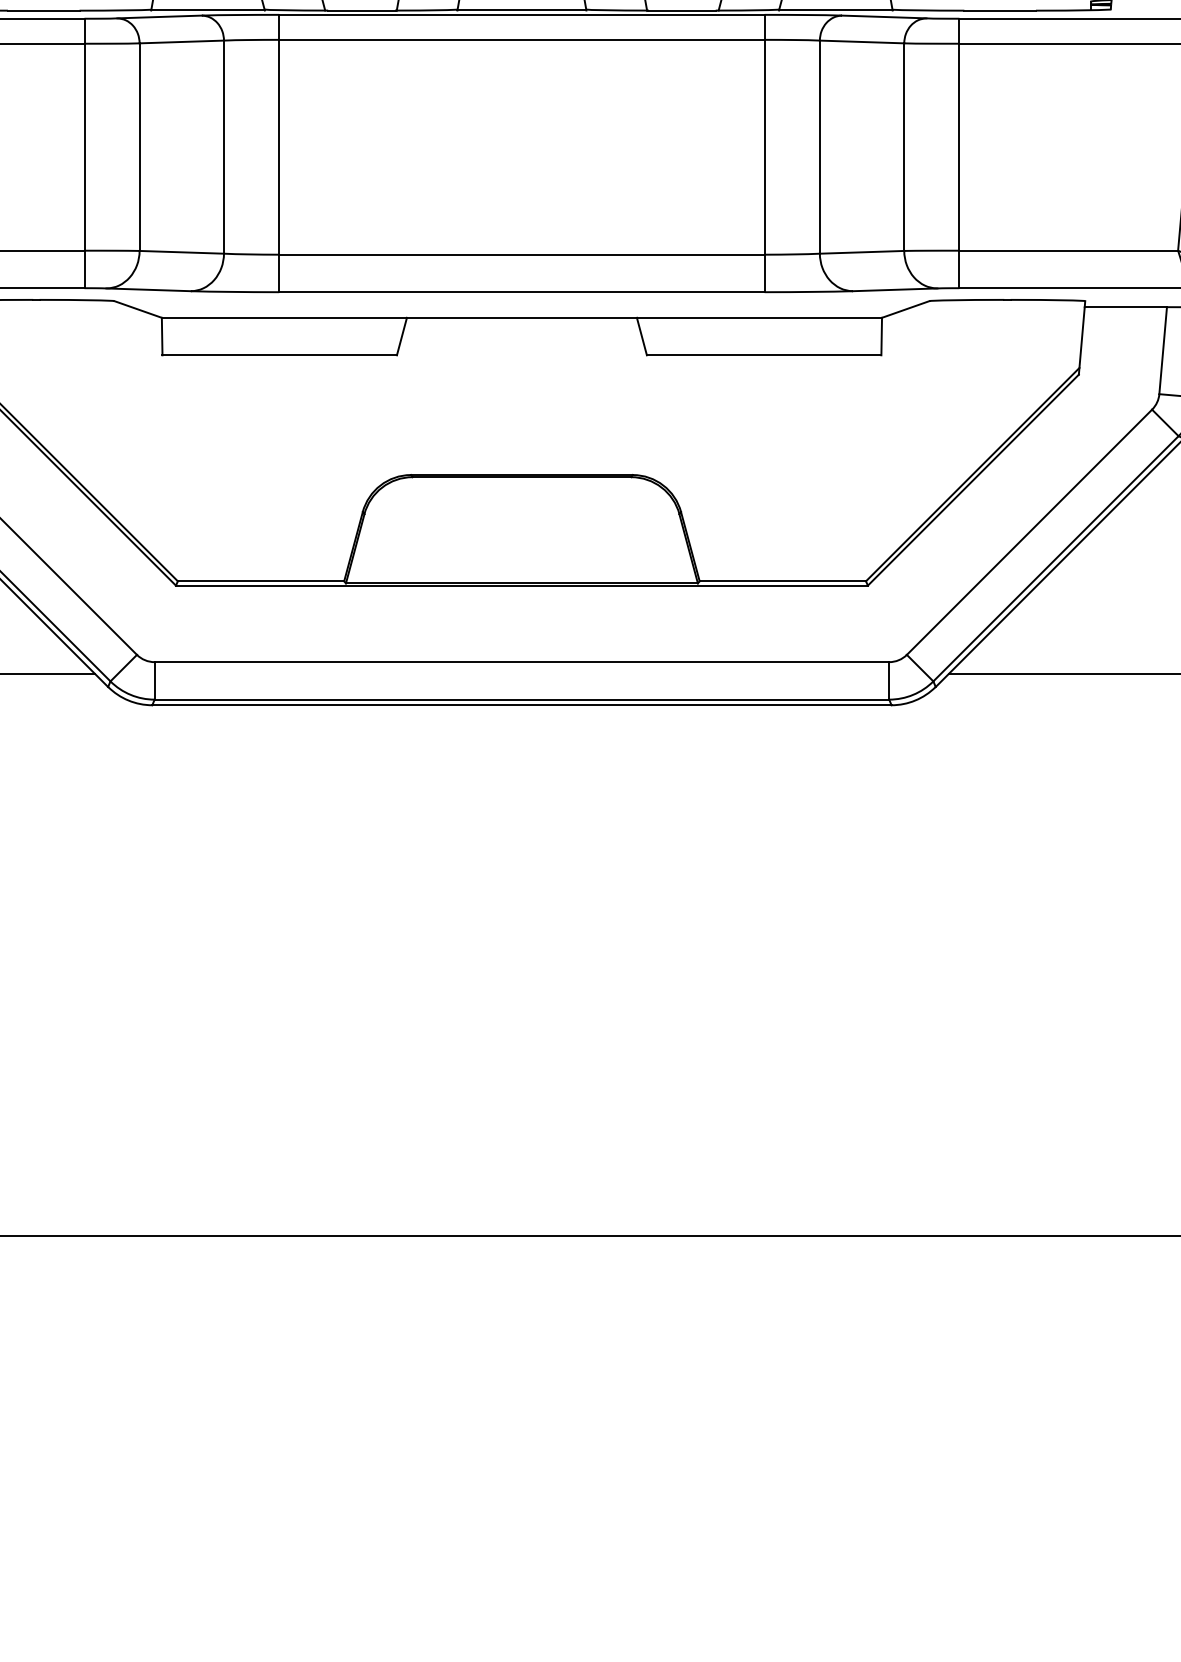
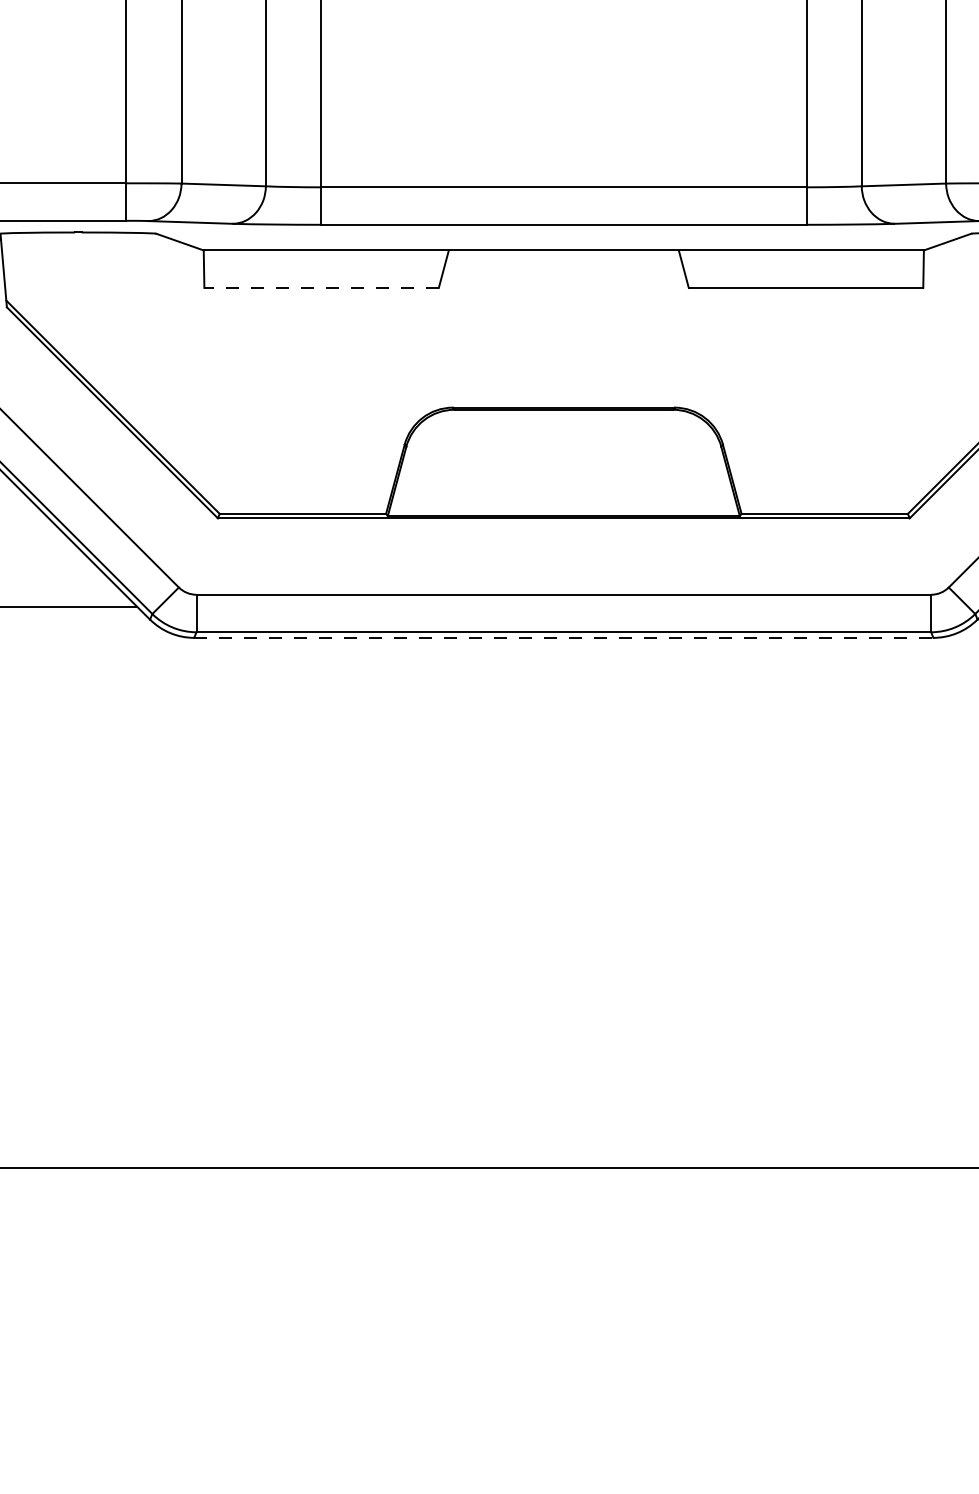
line: (279, 355) -> (321, 288), solid -> dashed
line: (521, 705) -> (563, 638), solid -> dashed

